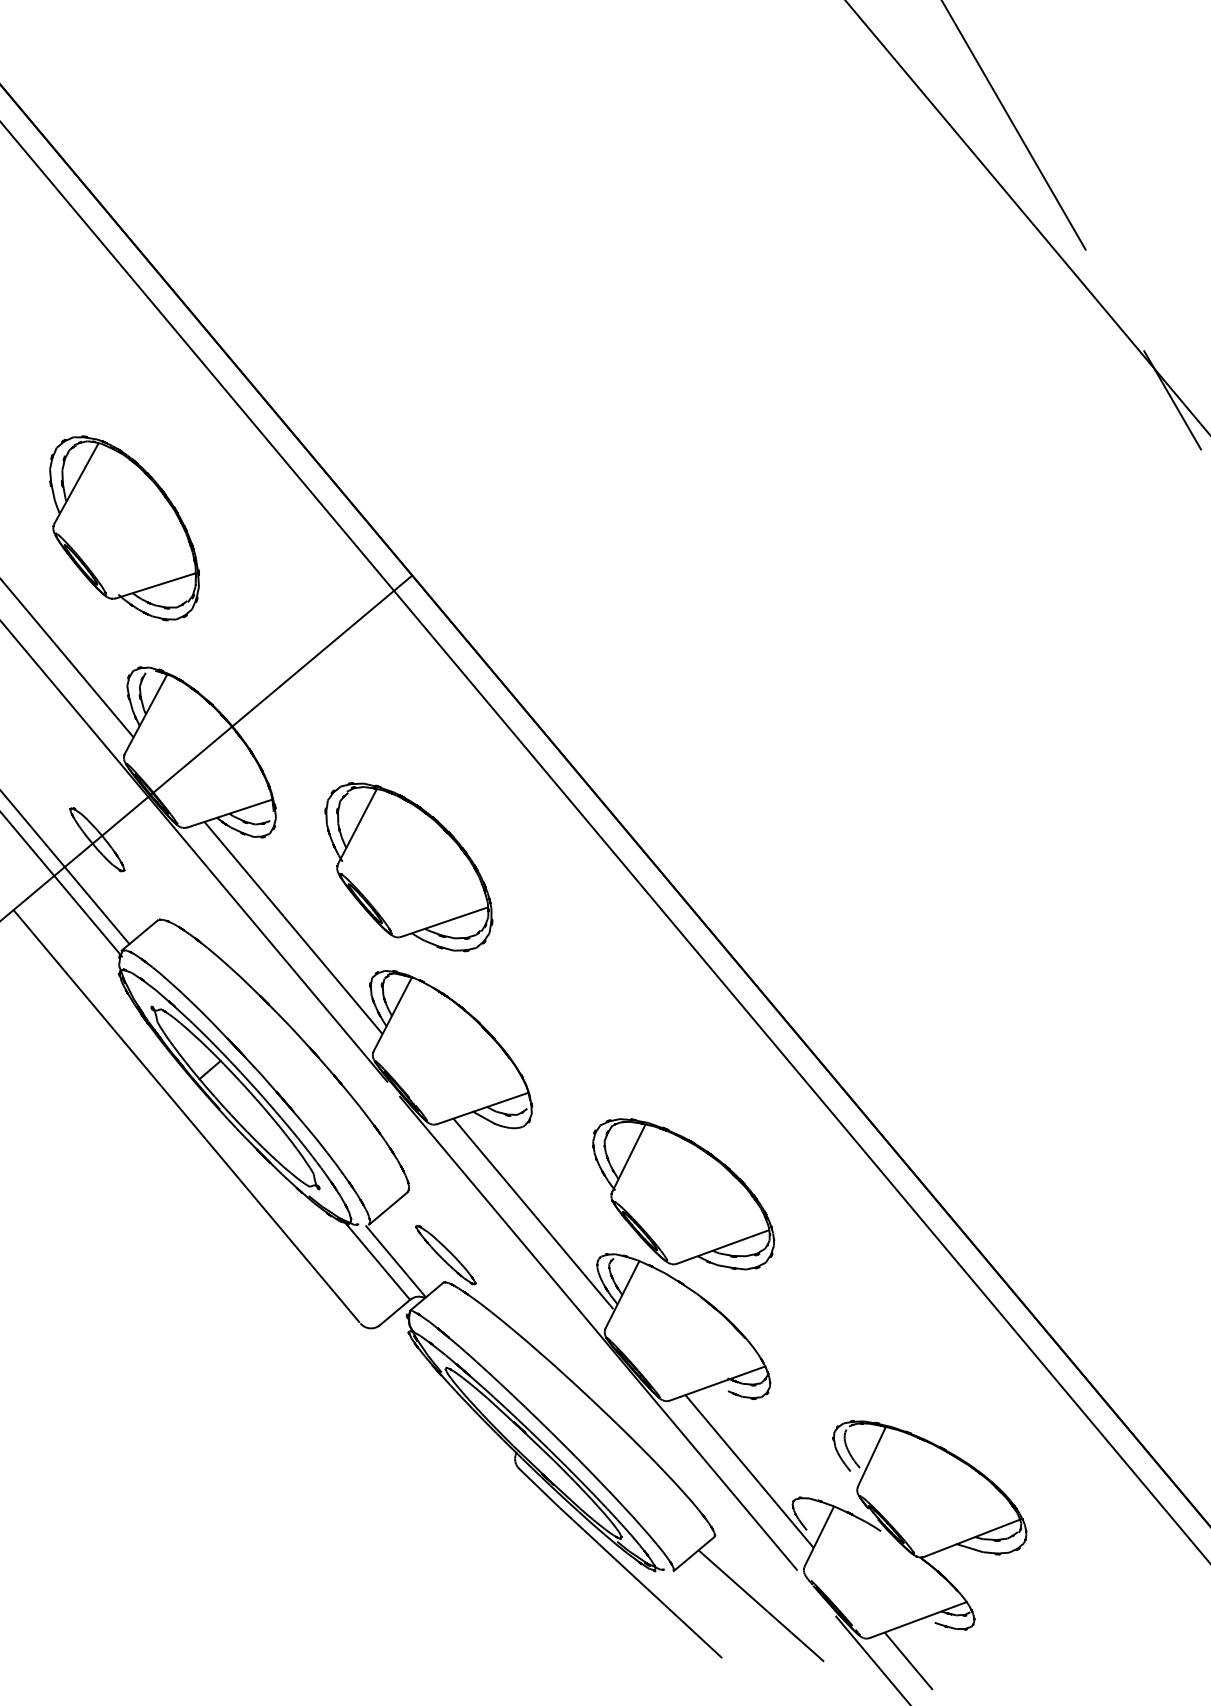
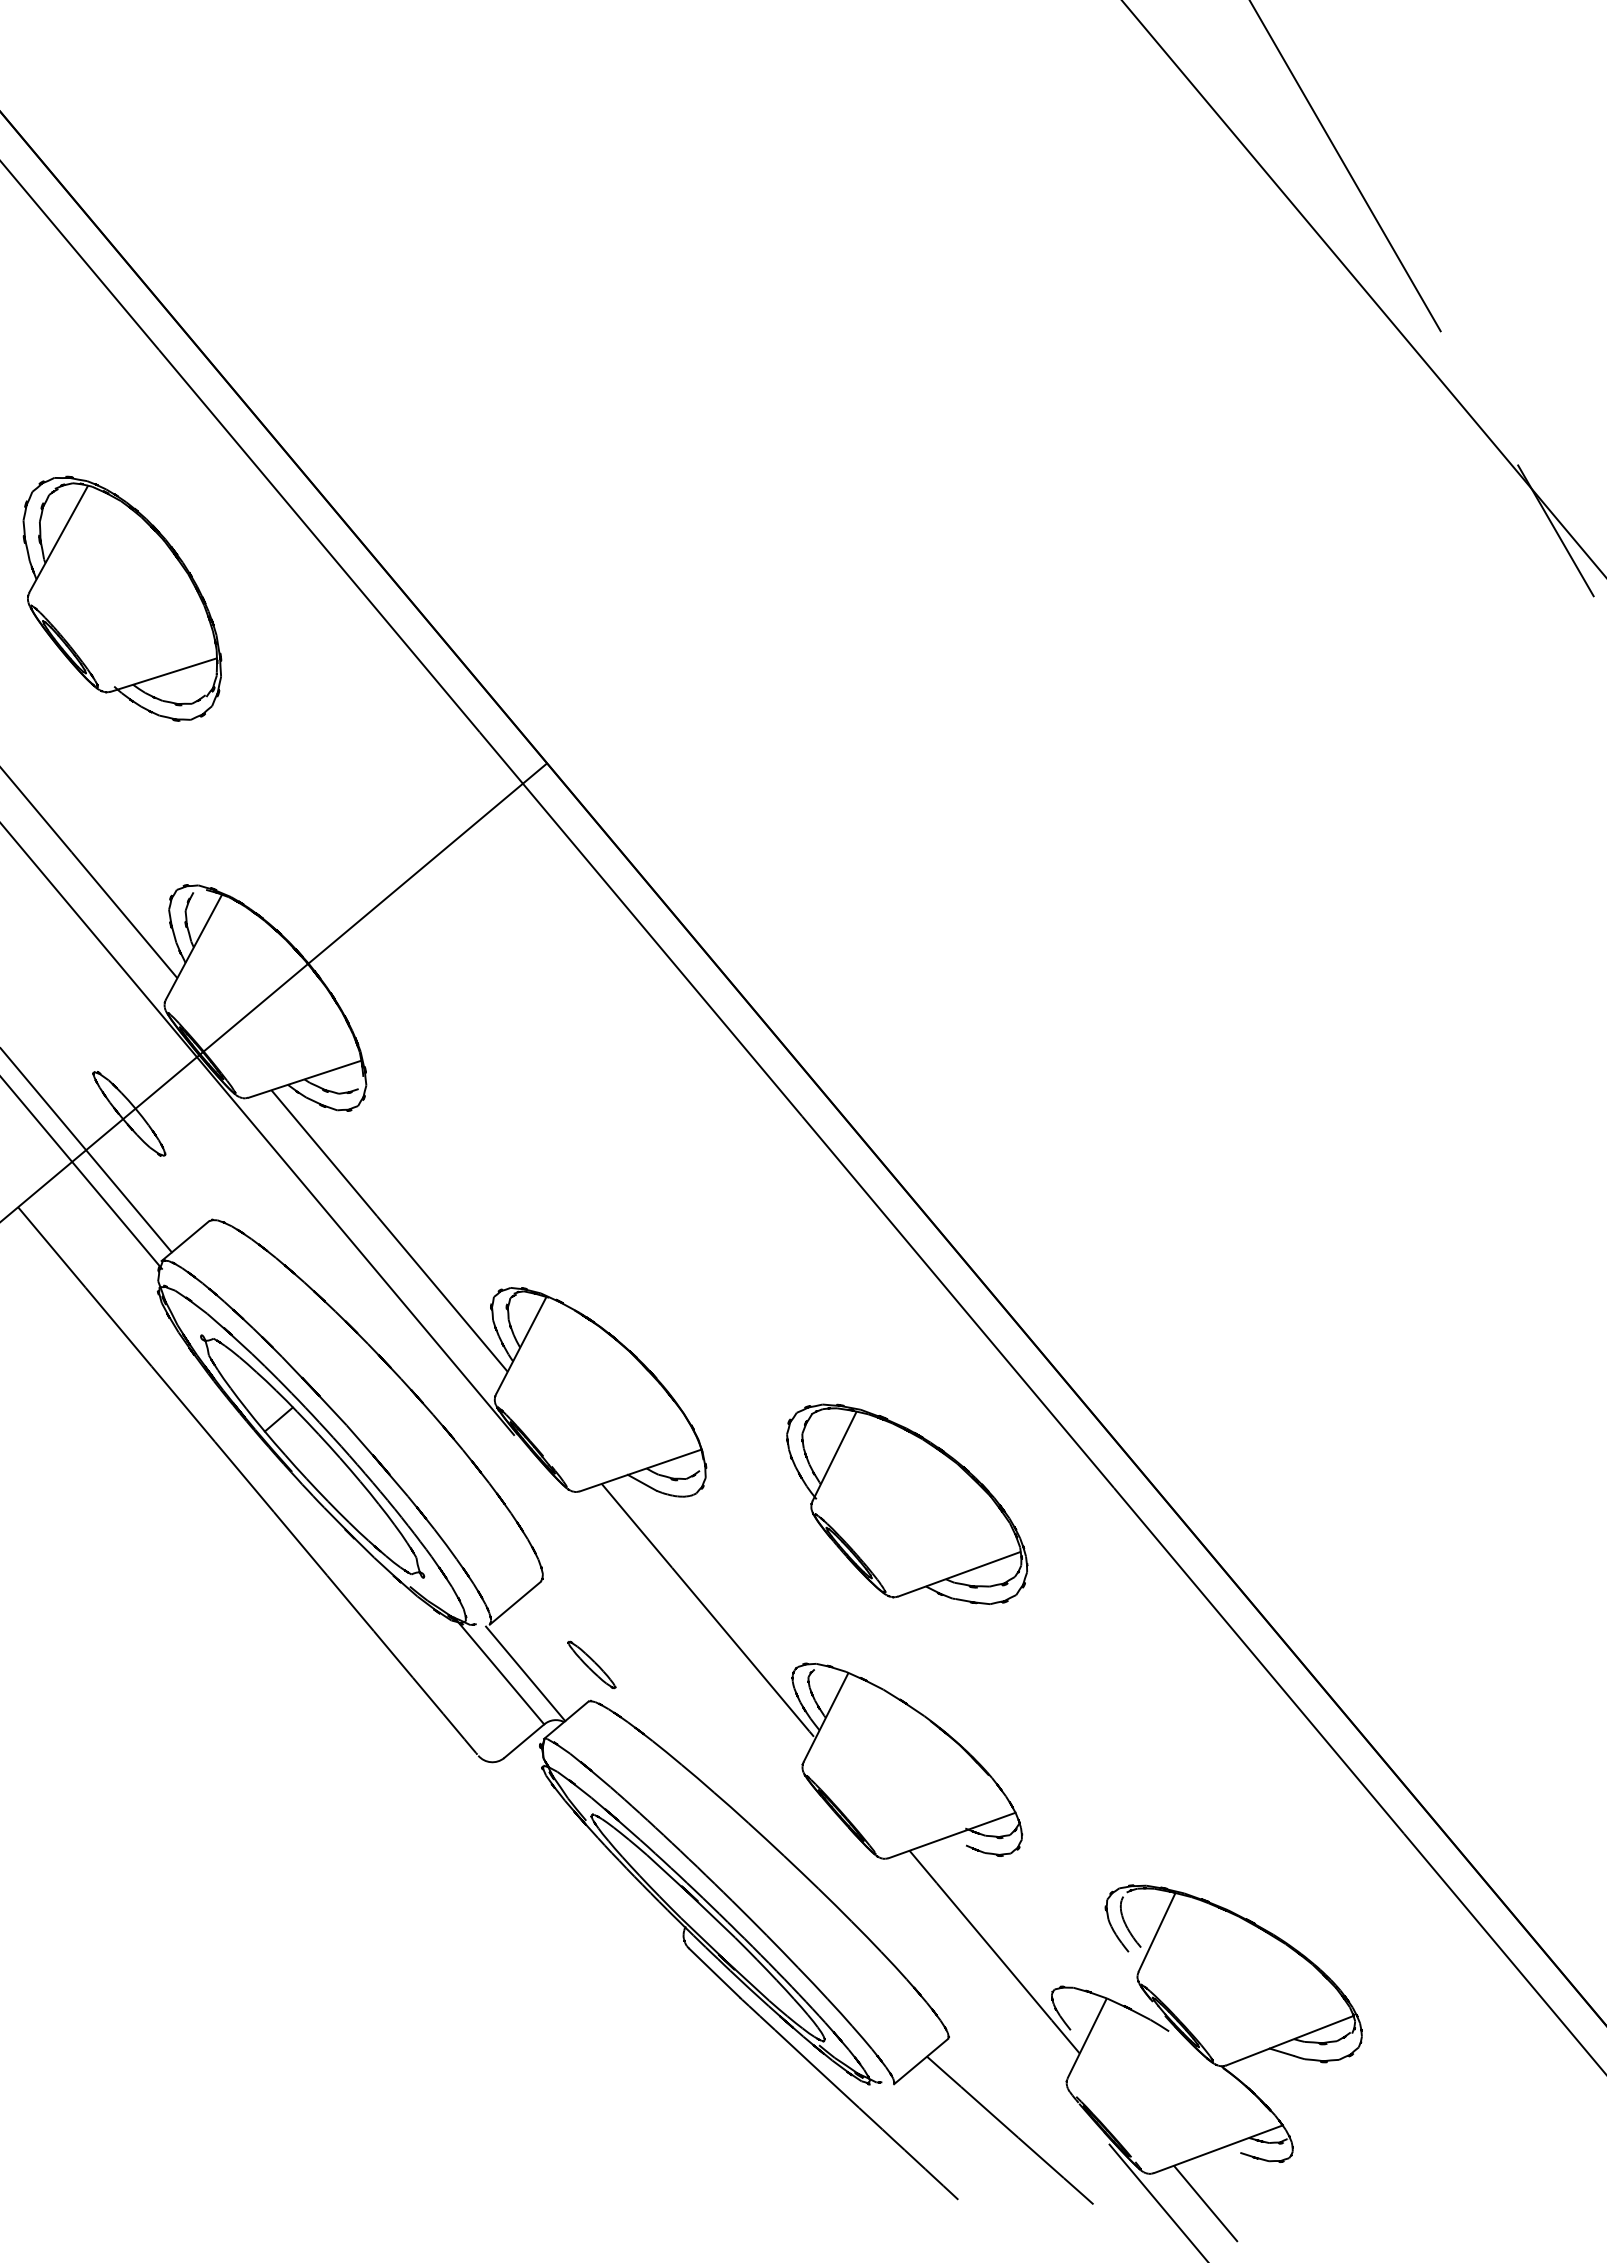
part: (124, 528) -> (122, 598), moved
part: (408, 866) -> (542, 1149), removed
part: (683, 1193) -> (907, 1503), moved
part: (445, 1254) -> (591, 1664), size x0.6
line: (597, 1333) -> (793, 1768), removed

